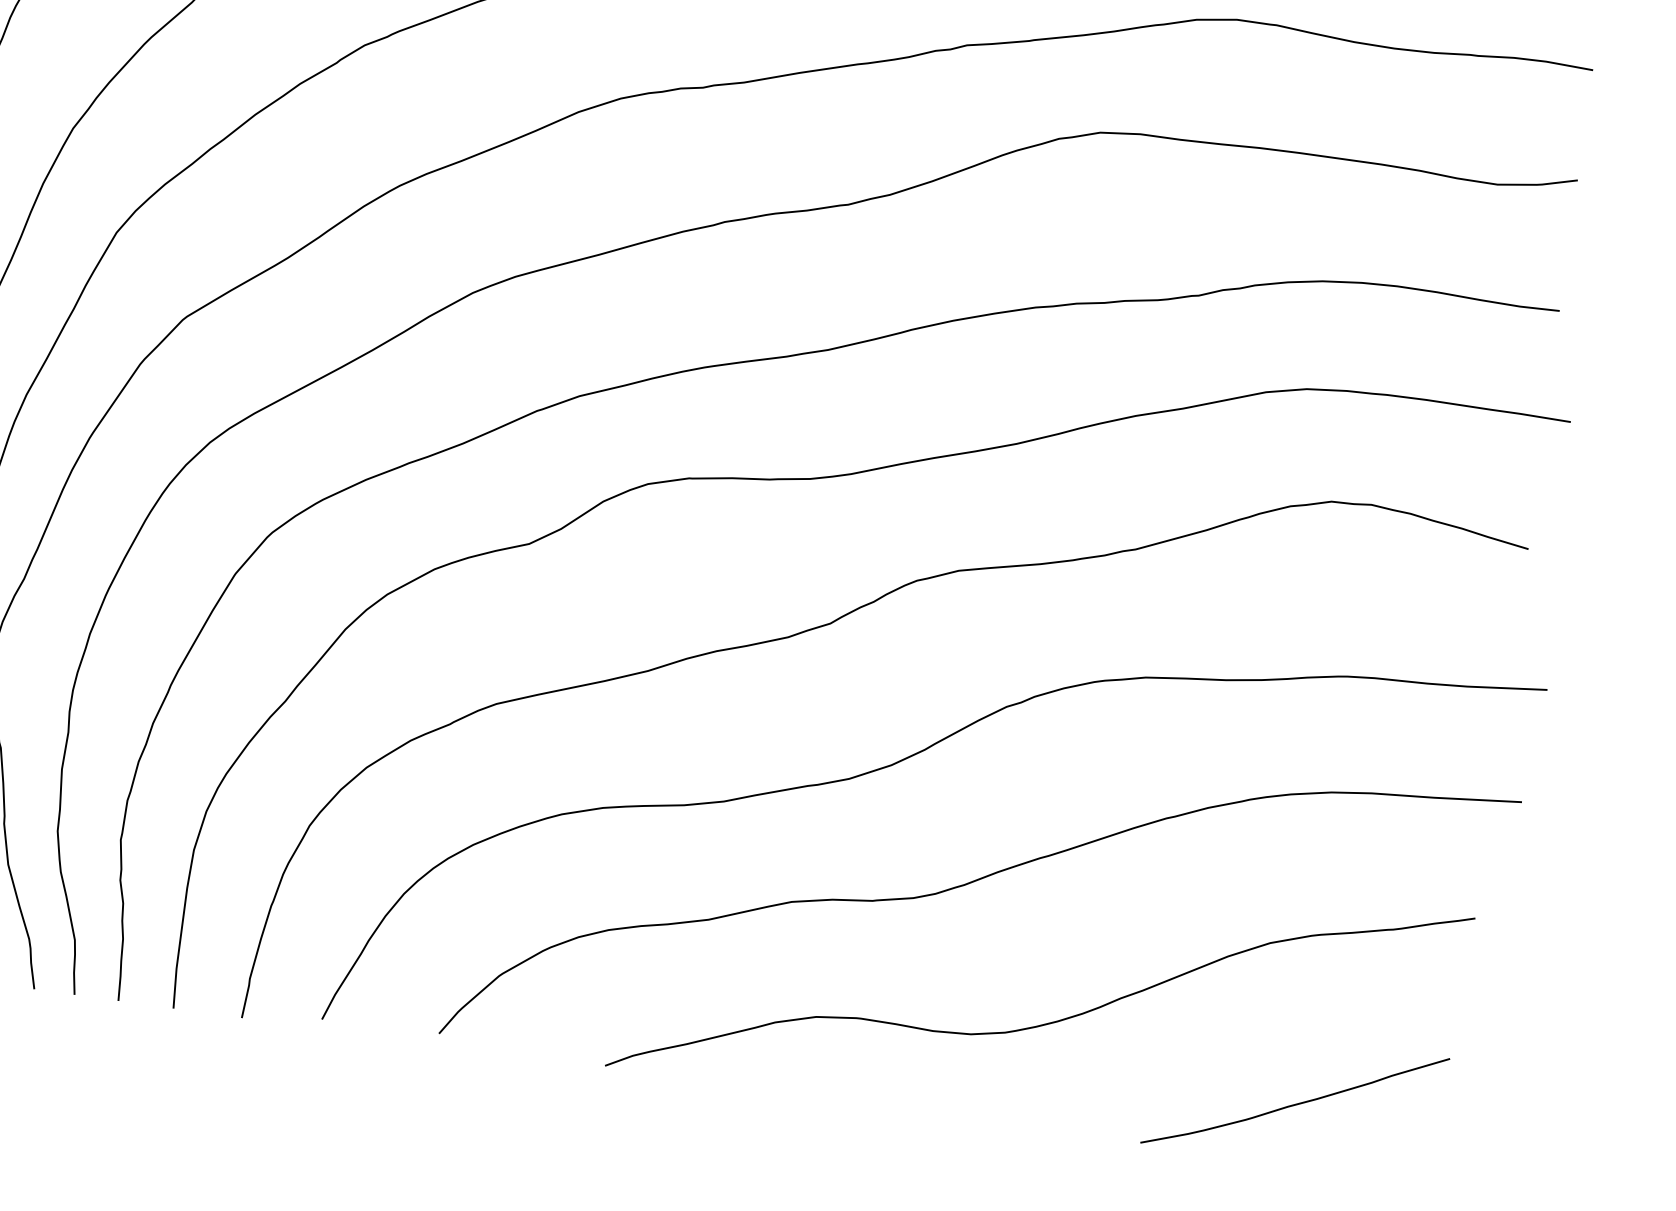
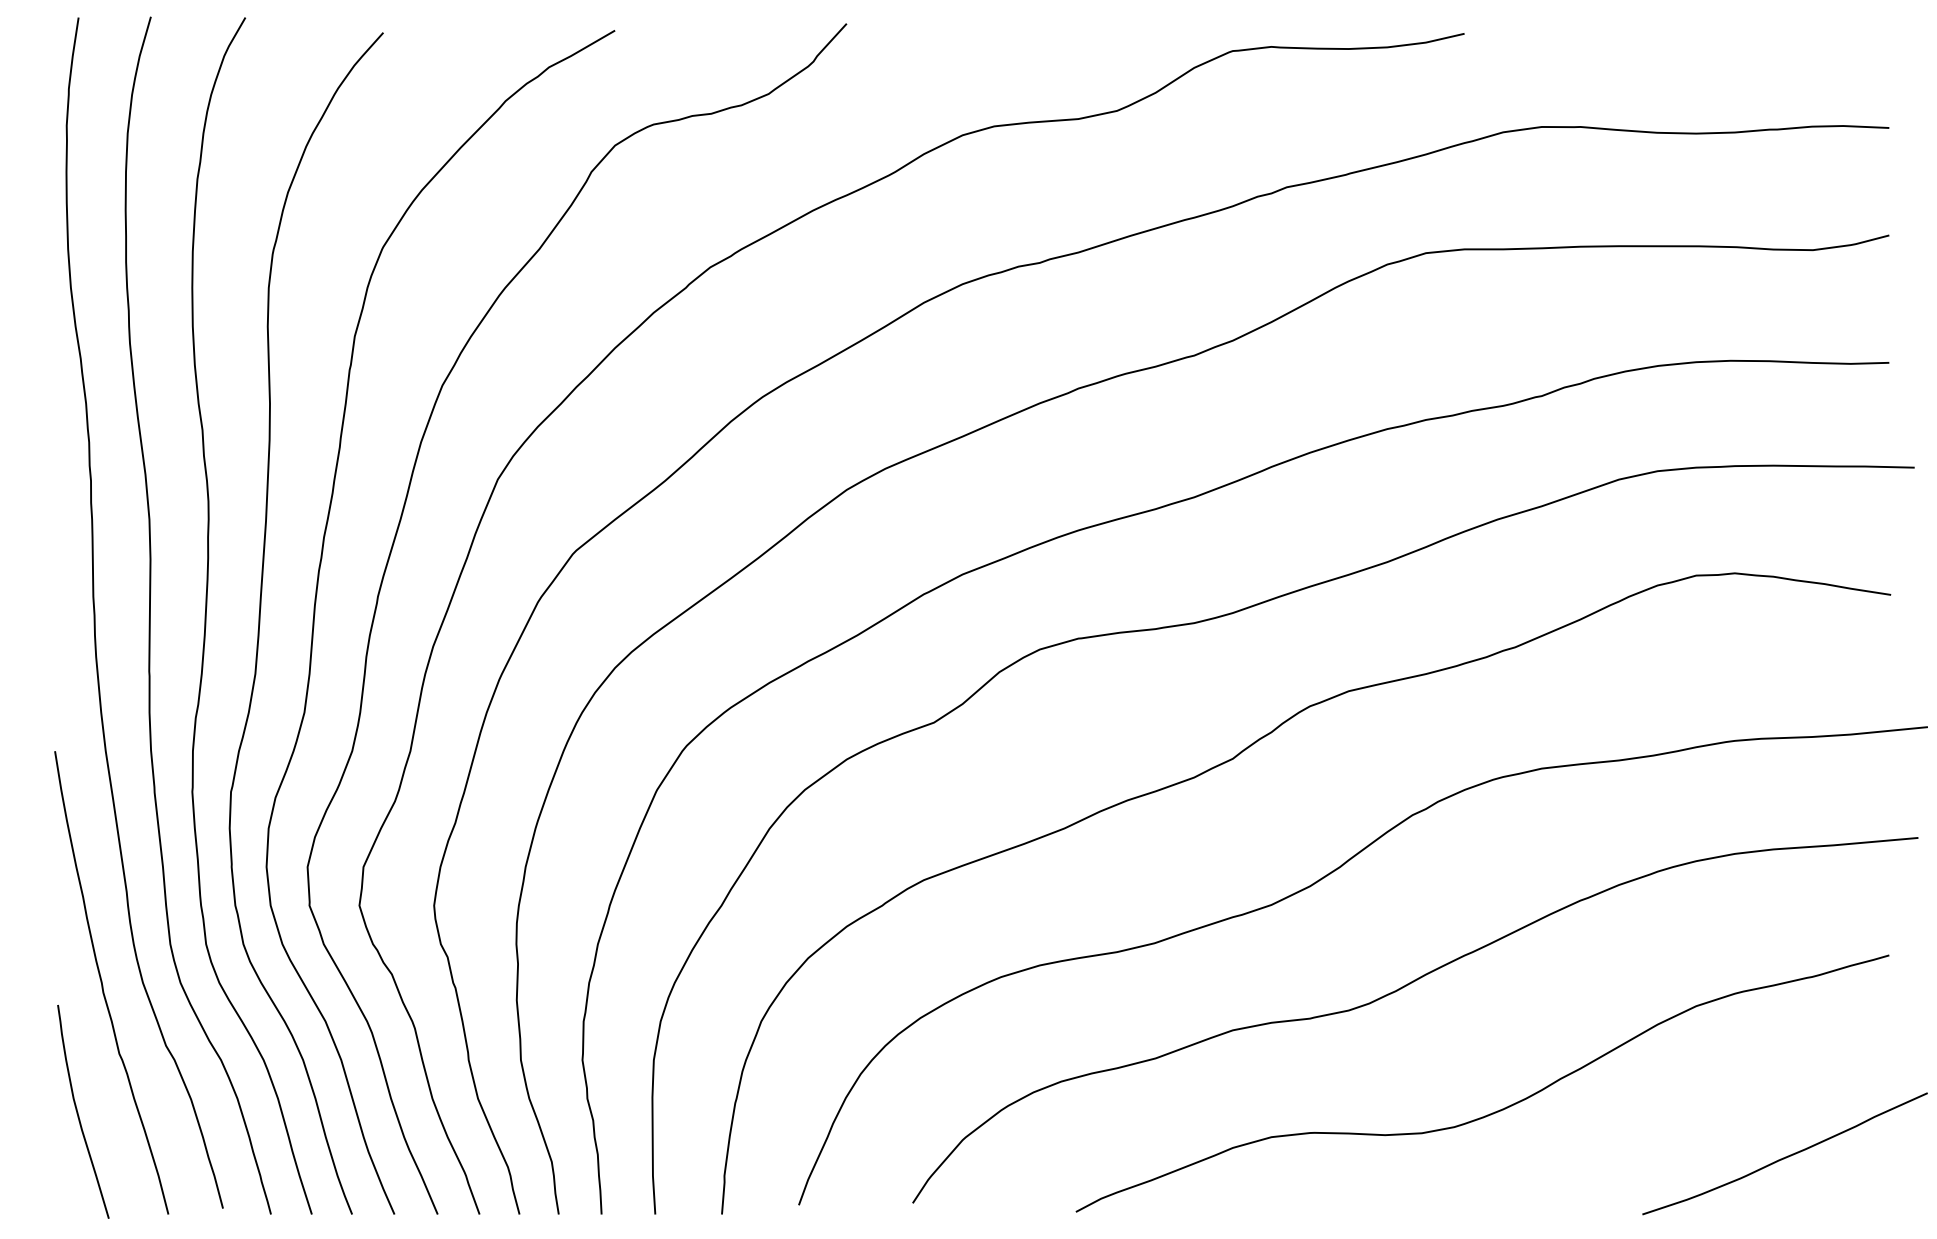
curve: (1295, 1103) -> (1785, 1156), moved

